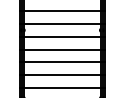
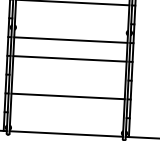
line: (61, 24) -> (70, 21), removed
line: (61, 62) -> (67, 77), removed
line: (61, 88) -> (65, 115), removed

